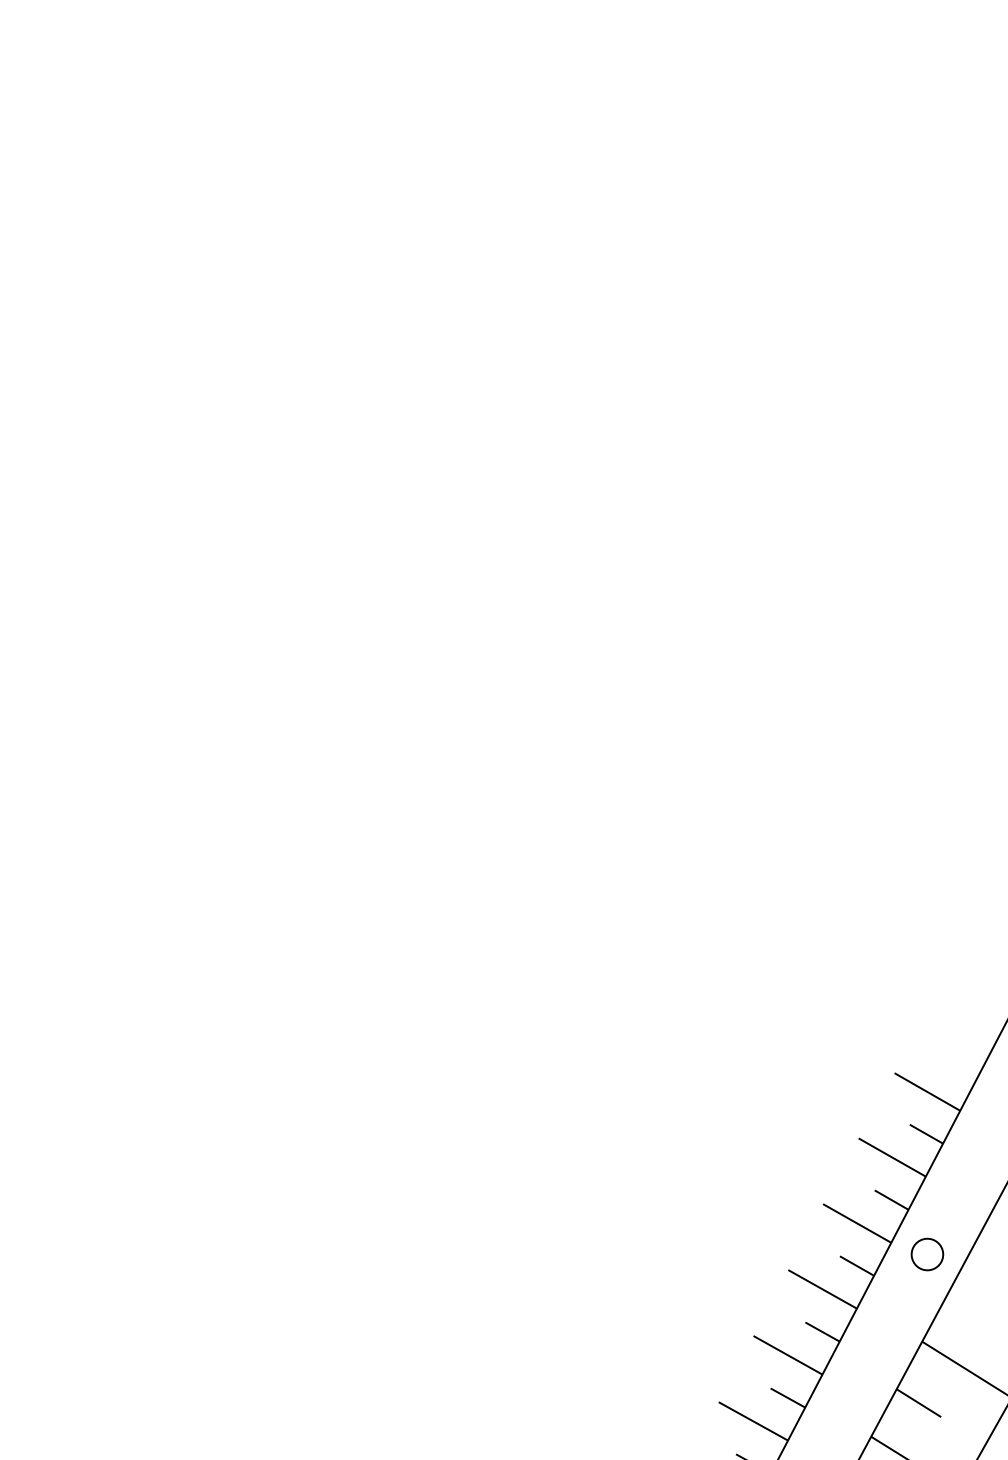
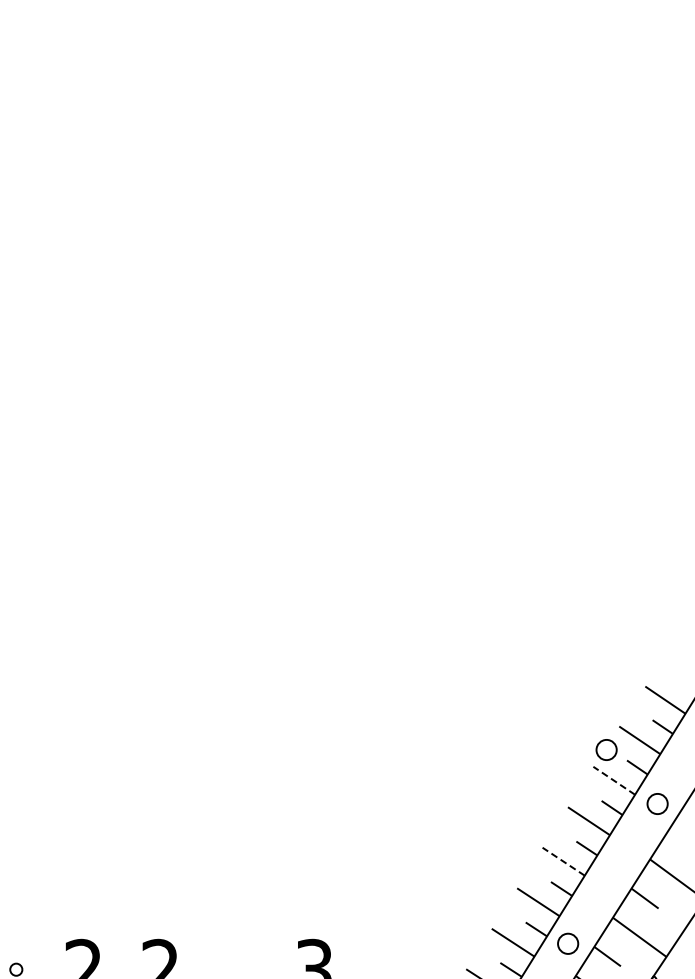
circle: (841, 1175) -> (606, 749), added
line: (856, 1223) -> (613, 780), solid -> dashed
line: (787, 1355) -> (563, 861), solid -> dashed

